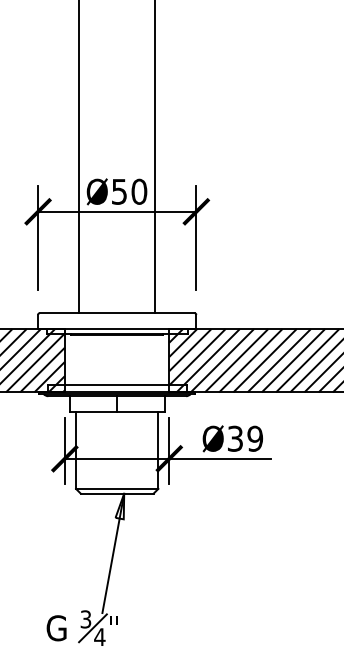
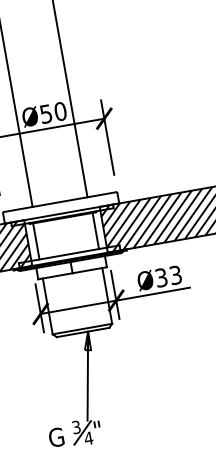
line: (76, 360) -> (36, 241), added
line: (158, 360) -> (95, 231), added
text: (255, 438) -> (175, 275), Ø39 -> Ø33

